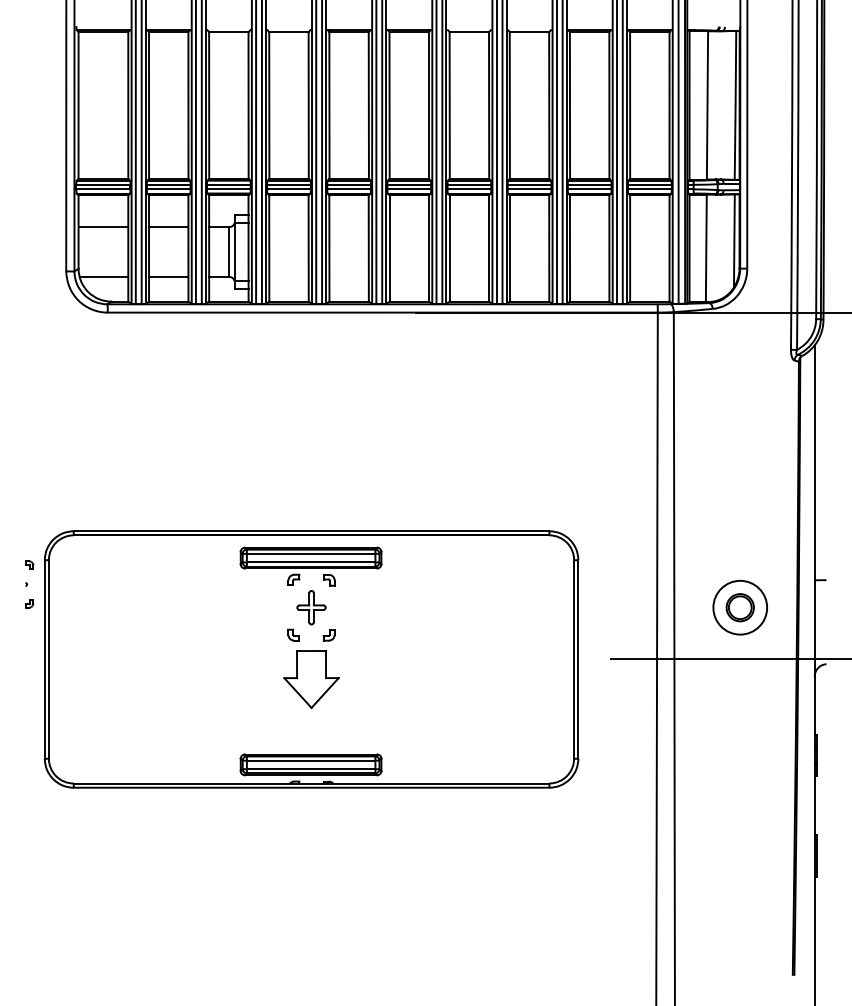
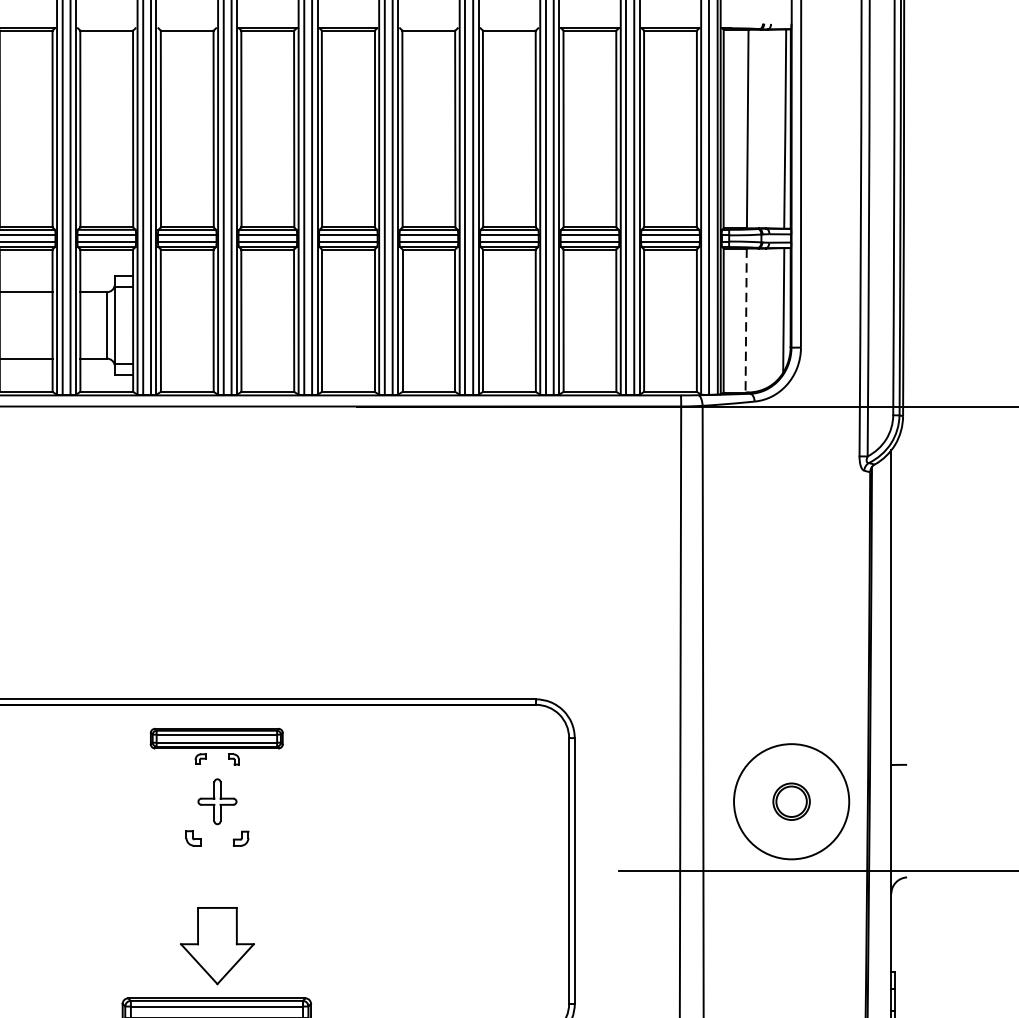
line: (706, 248) -> (746, 320), solid -> dashed
part: (310, 566) -> (216, 746), size x0.7
circle: (740, 607) -> (791, 801), size x1.6
part: (311, 679) -> (217, 946), moved

